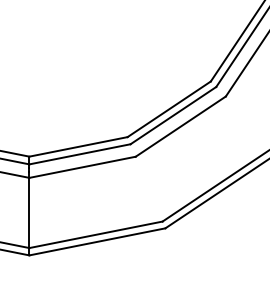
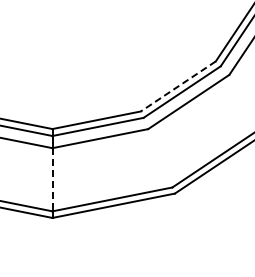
line: (168, 109) -> (177, 86), solid -> dashed
line: (29, 212) -> (52, 179), solid -> dashed

